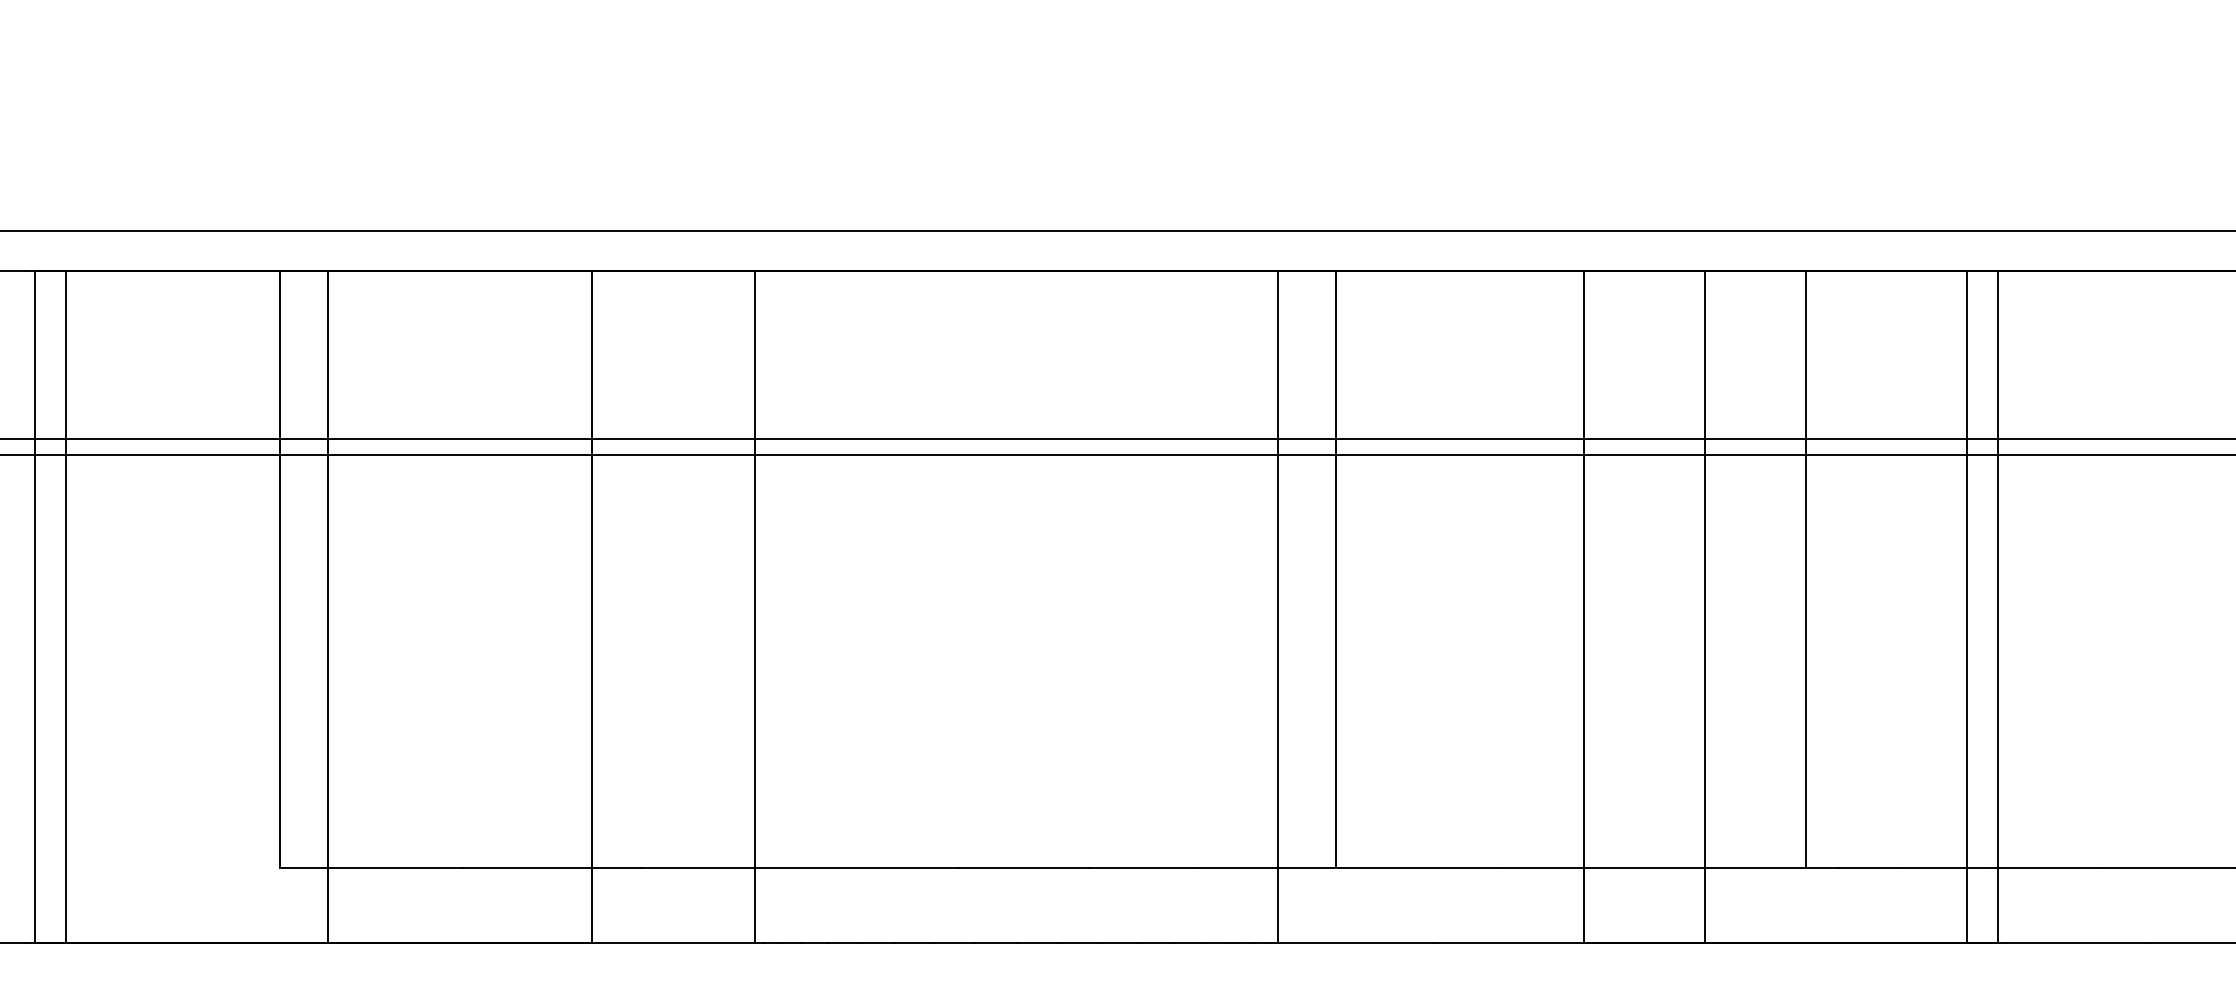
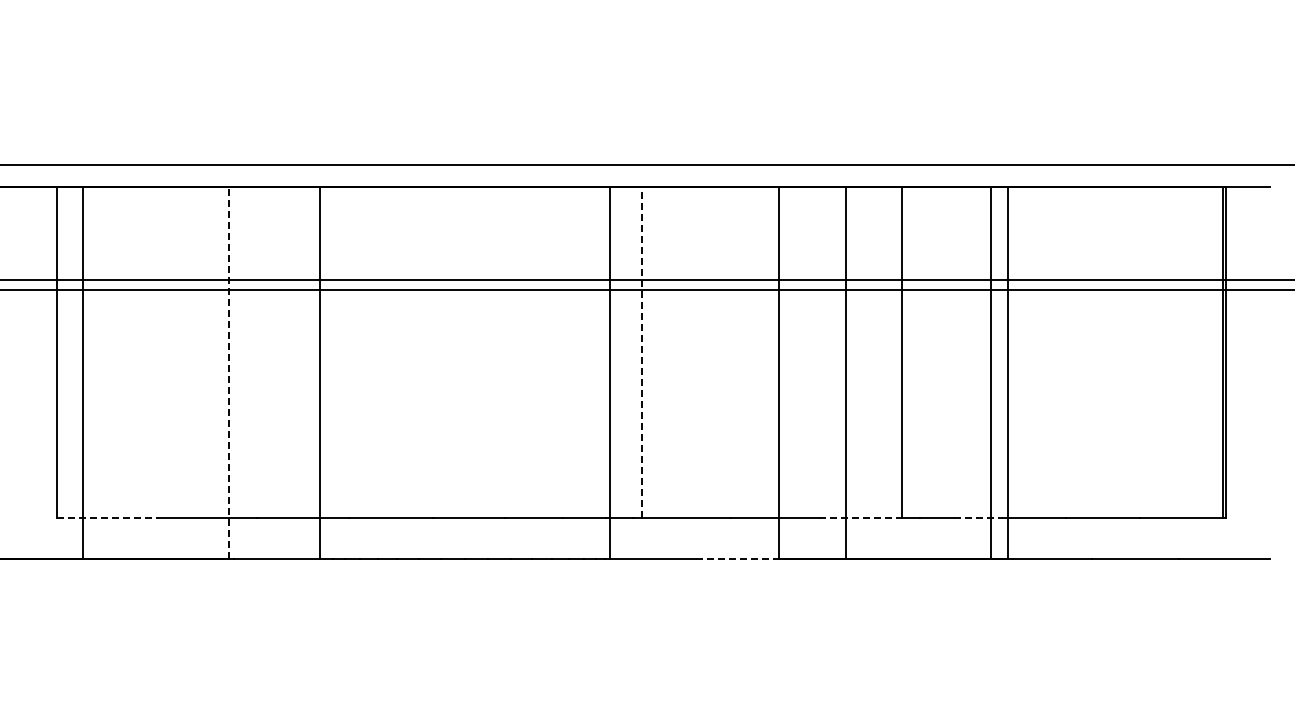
line: (1335, 568) -> (641, 352), solid -> dashed
line: (591, 605) -> (229, 372), solid -> dashed
line: (371, 868) -> (107, 518), solid -> dashed
line: (1731, 868) -> (860, 518), solid -> dashed
line: (1946, 868) -> (979, 518), solid -> dashed
line: (1505, 942) -> (735, 559), solid -> dashed

